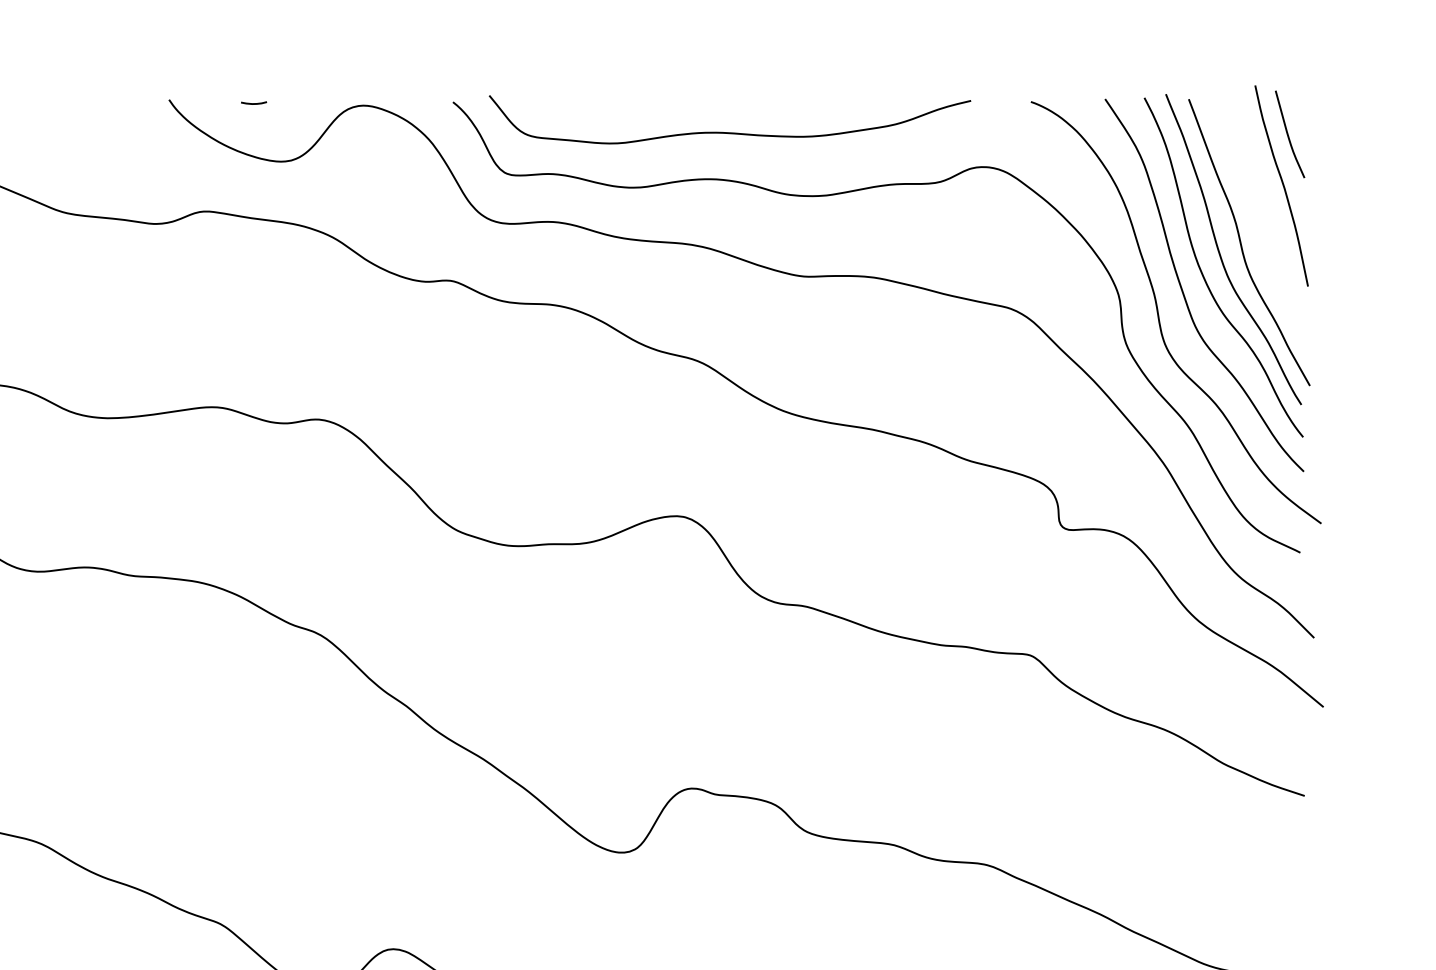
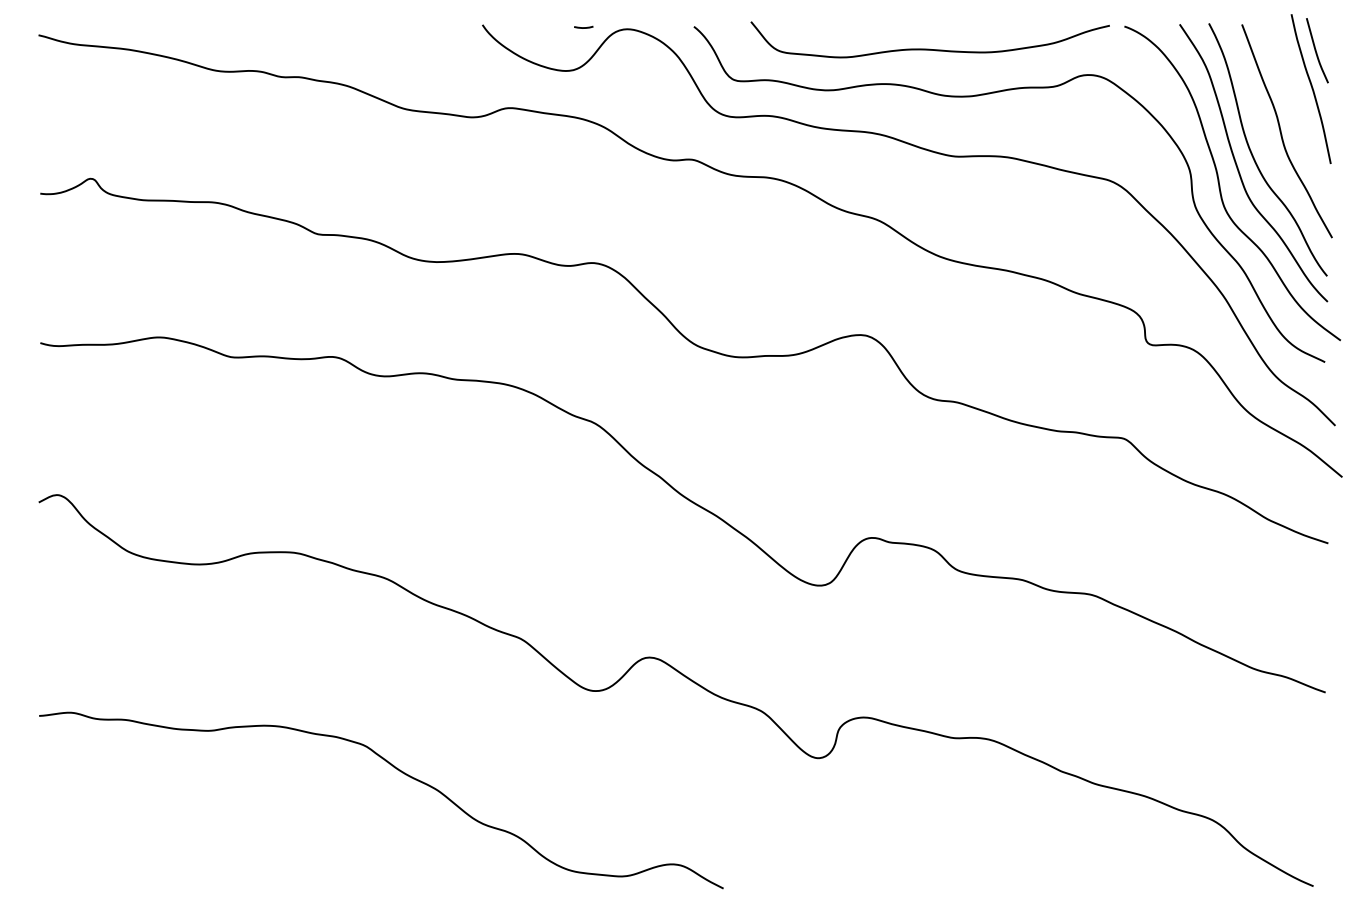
line: (253, 103) -> (583, 27), moved
curve: (728, 131) -> (929, 48), moved
curve: (1221, 254) -> (1266, 140), removed

